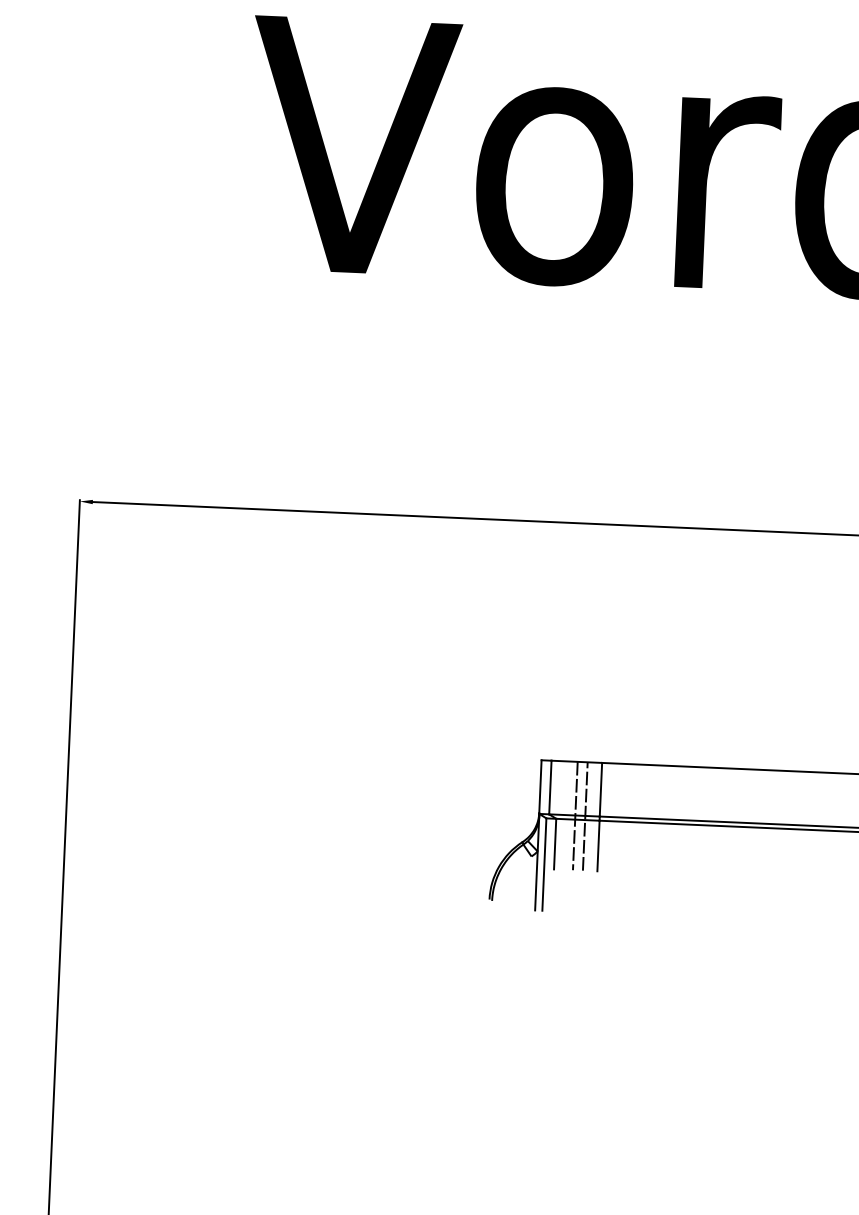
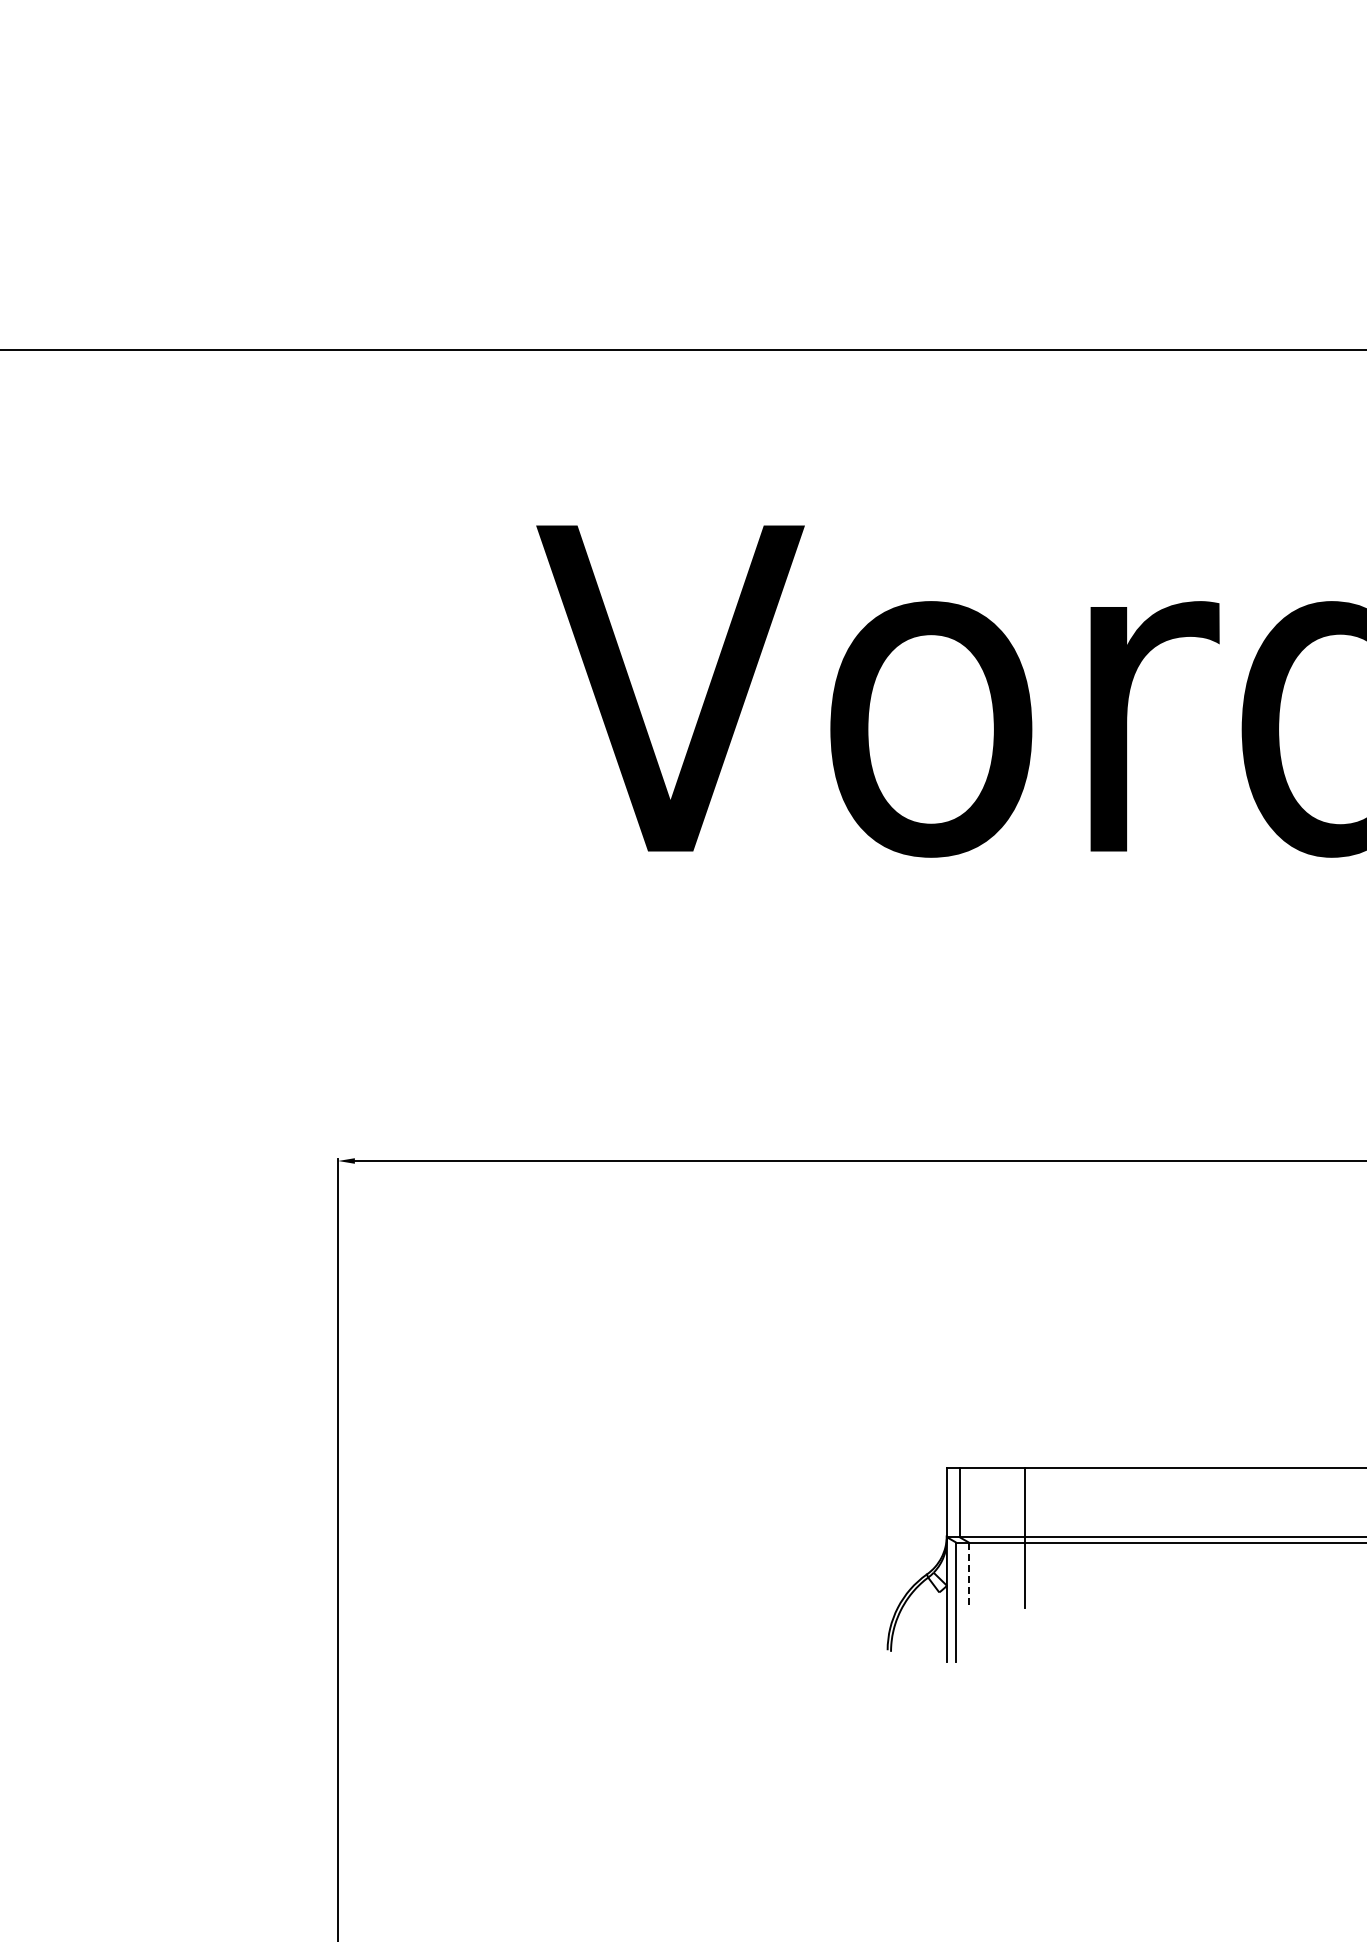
line: (575, 815) -> (993, 1537), removed
line: (585, 816) -> (1006, 1537), removed
line: (554, 844) -> (968, 1575), solid -> dashed

